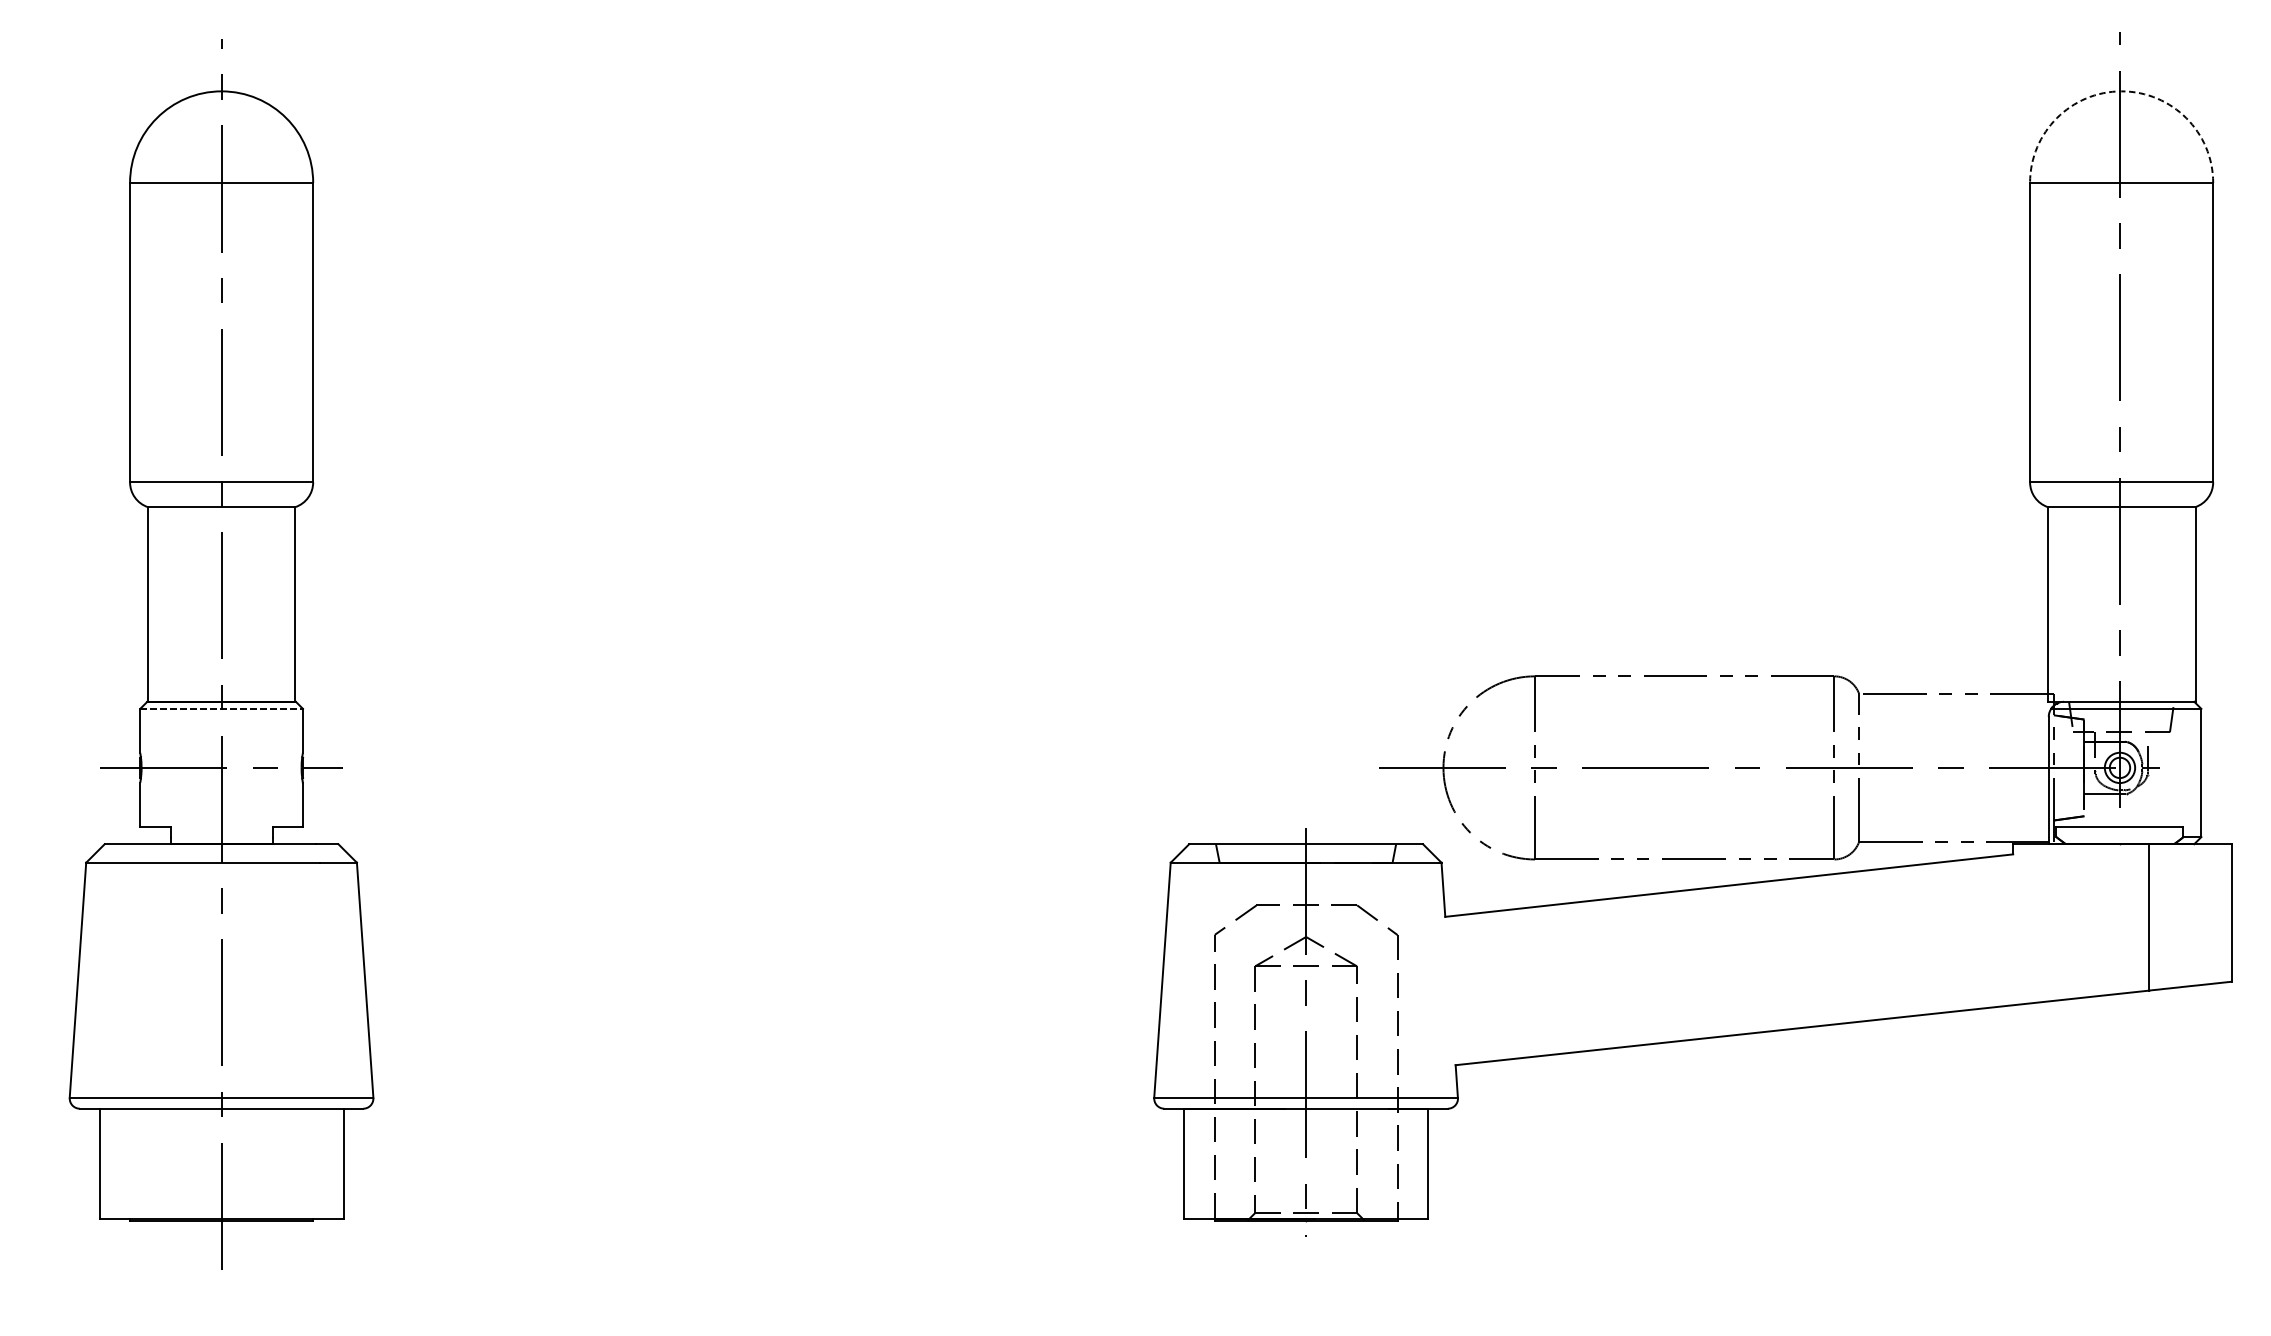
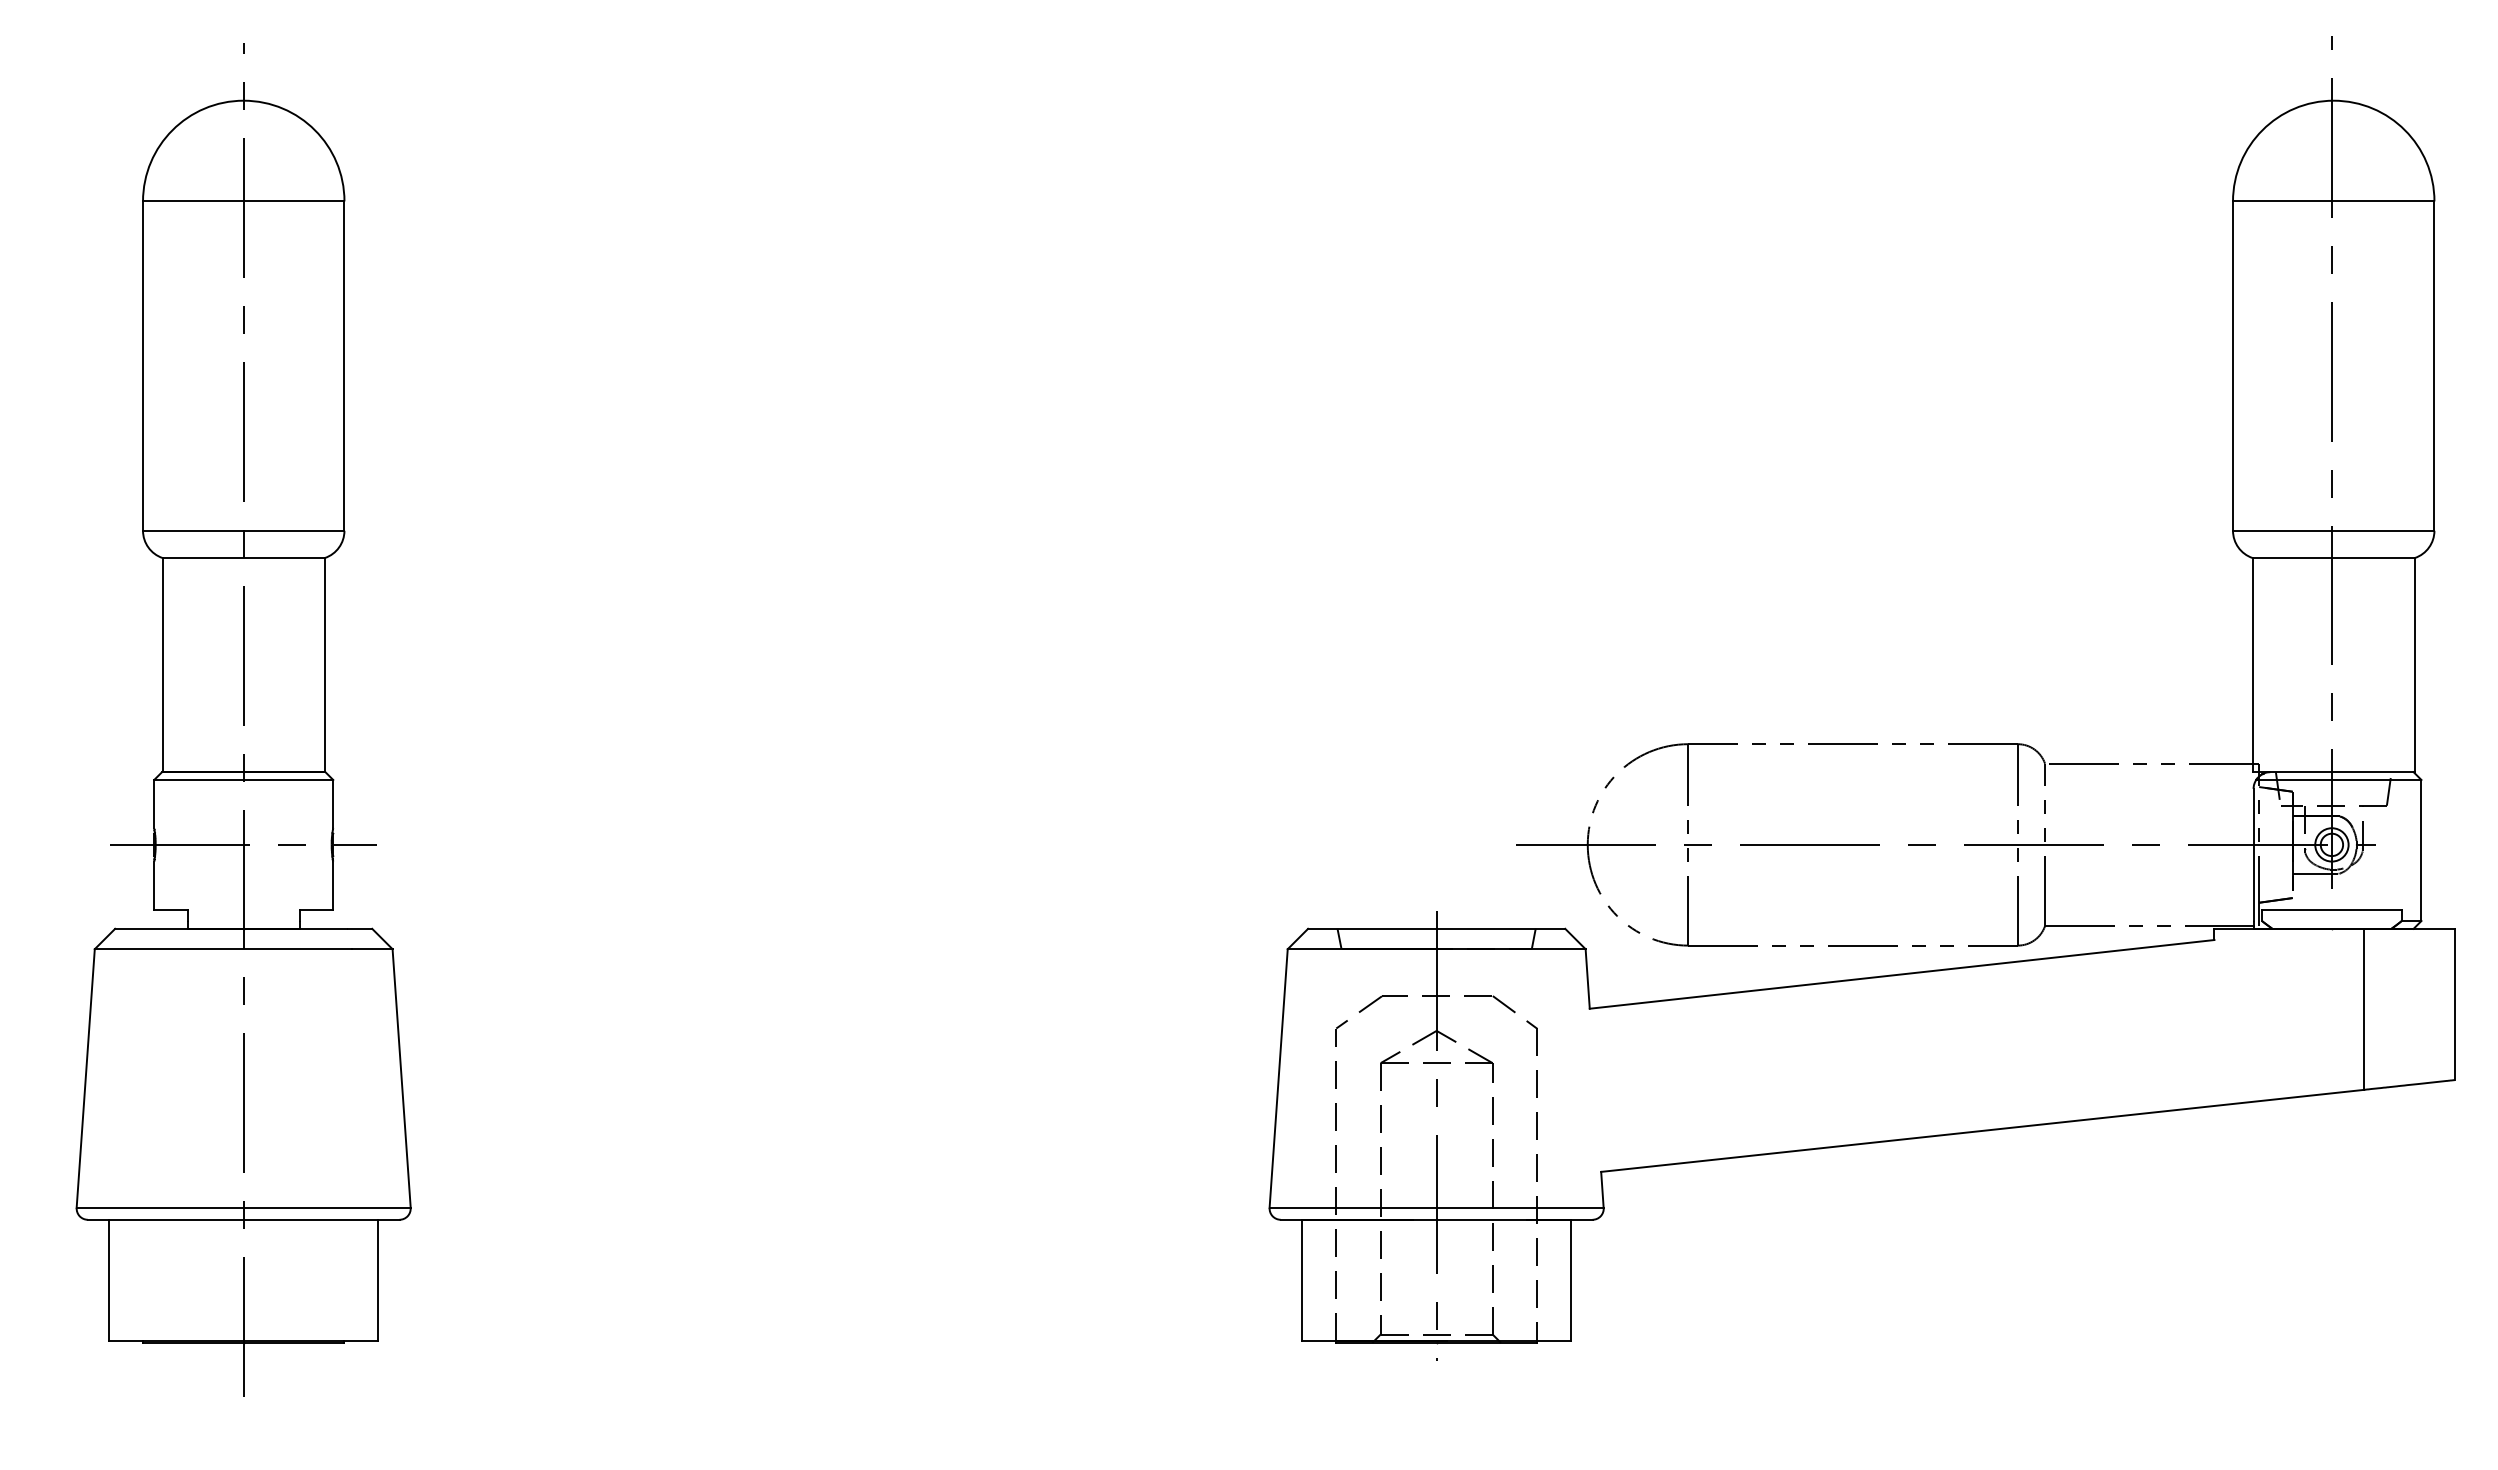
arc: (2121, 91) -> (2333, 100), dashed -> solid
line: (221, 709) -> (243, 780), dashed -> solid

